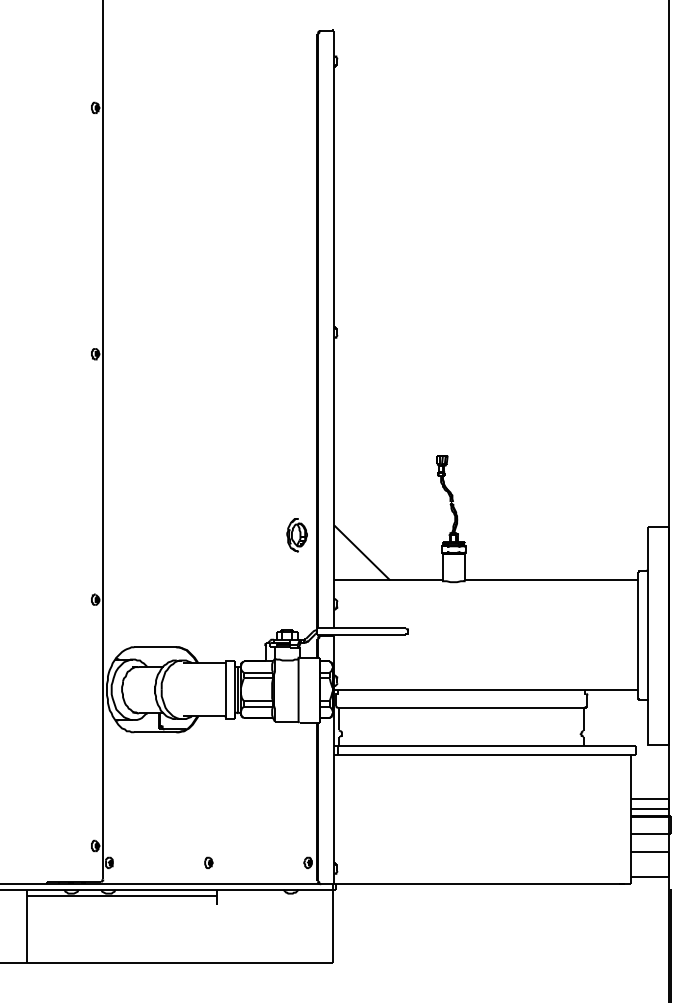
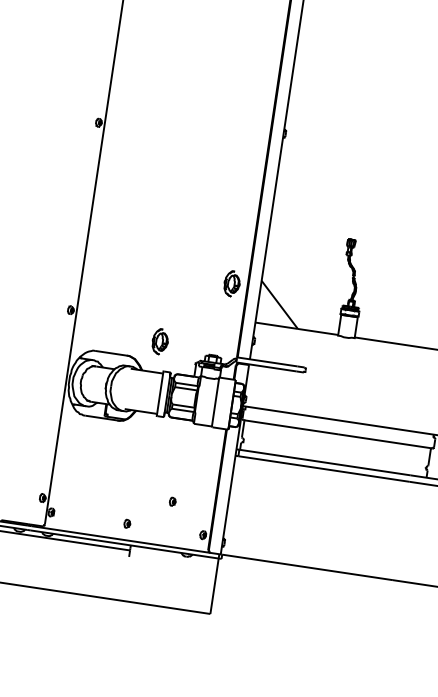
part: (215, 623) -> (159, 341), added
part: (262, 825) -> (172, 501), added

